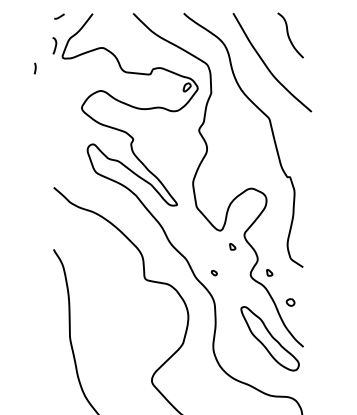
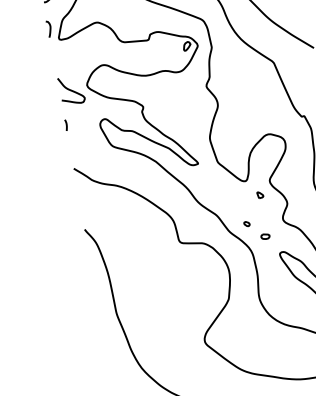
curve: (34, 68) -> (65, 125), moved
curve: (65, 109) -> (71, 89), added
part: (269, 272) -> (301, 213), removed
part: (230, 288) -> (265, 236), added

